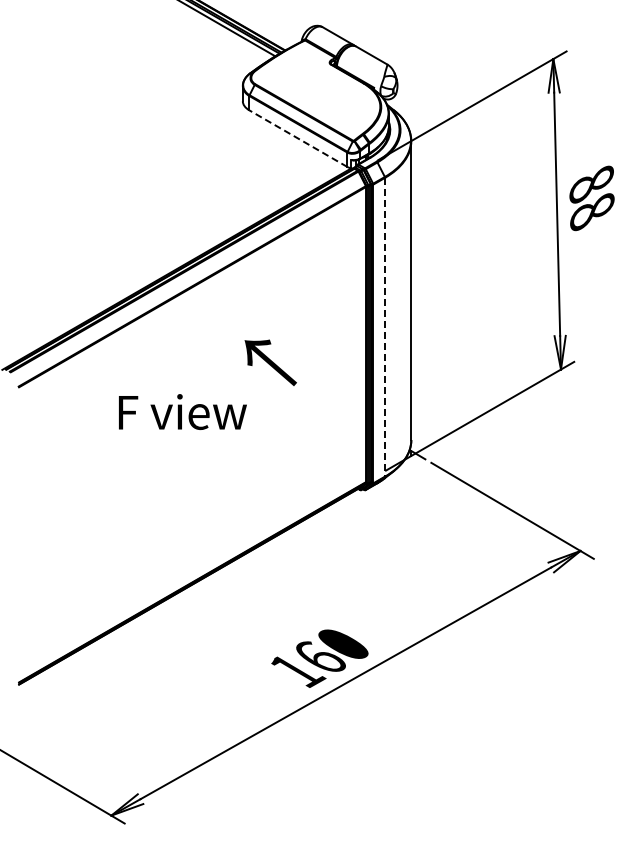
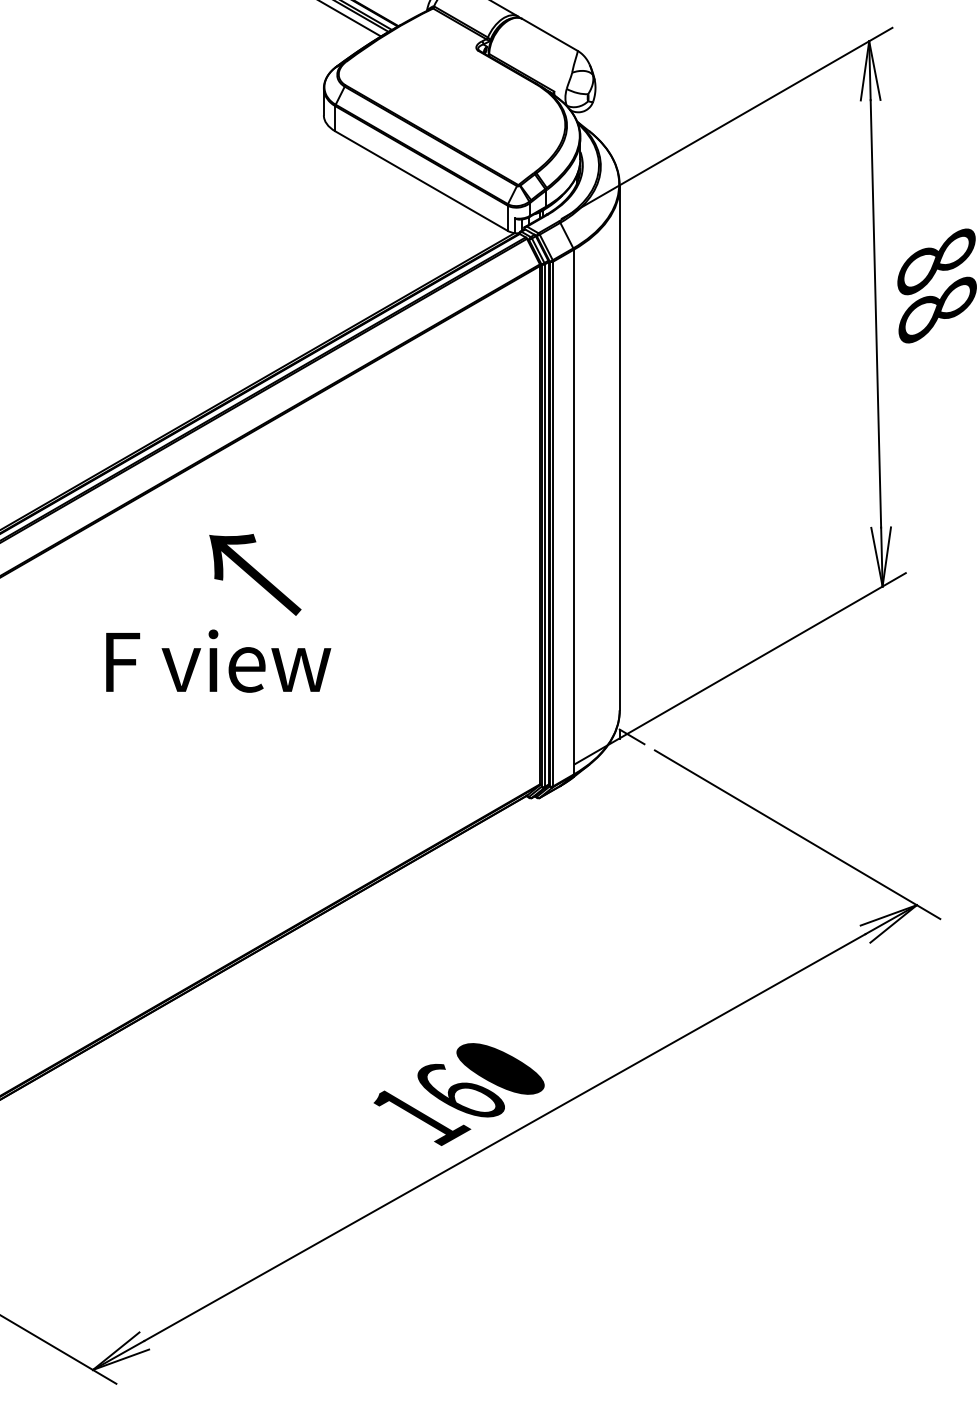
line: (298, 138) -> (421, 180), dashed -> solid
line: (385, 327) -> (574, 512), dashed -> solid
text: (270, 362) -> (254, 574), moved

